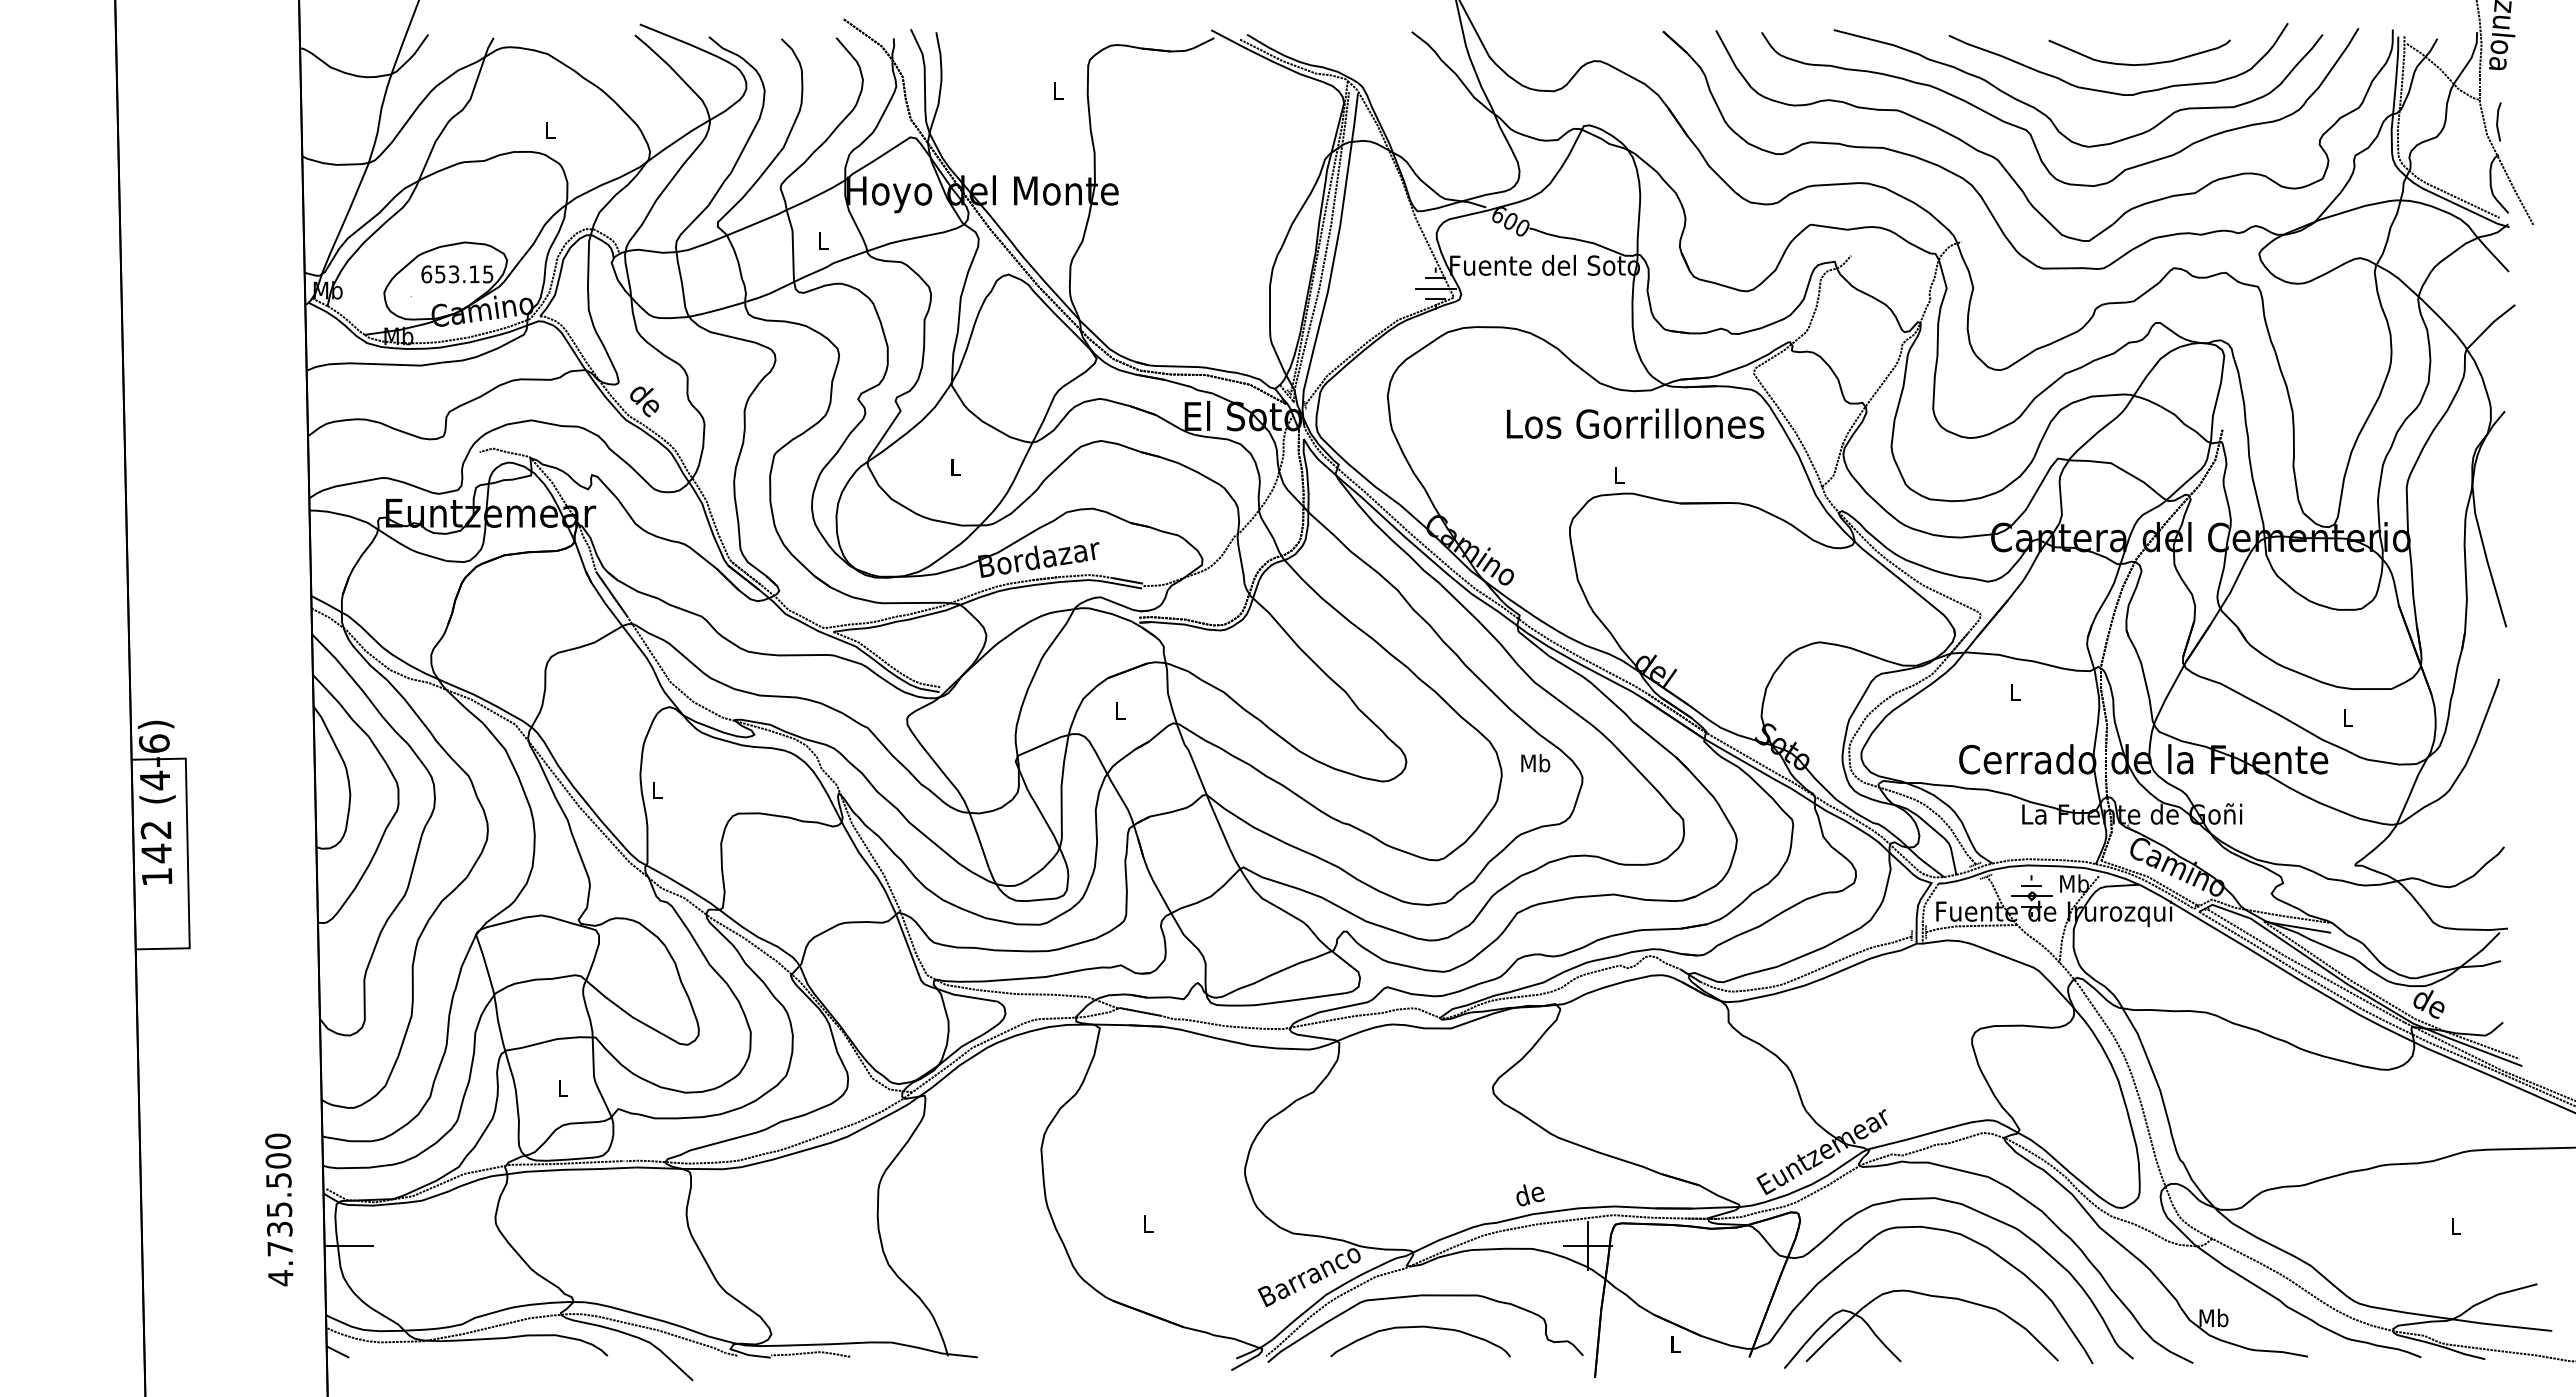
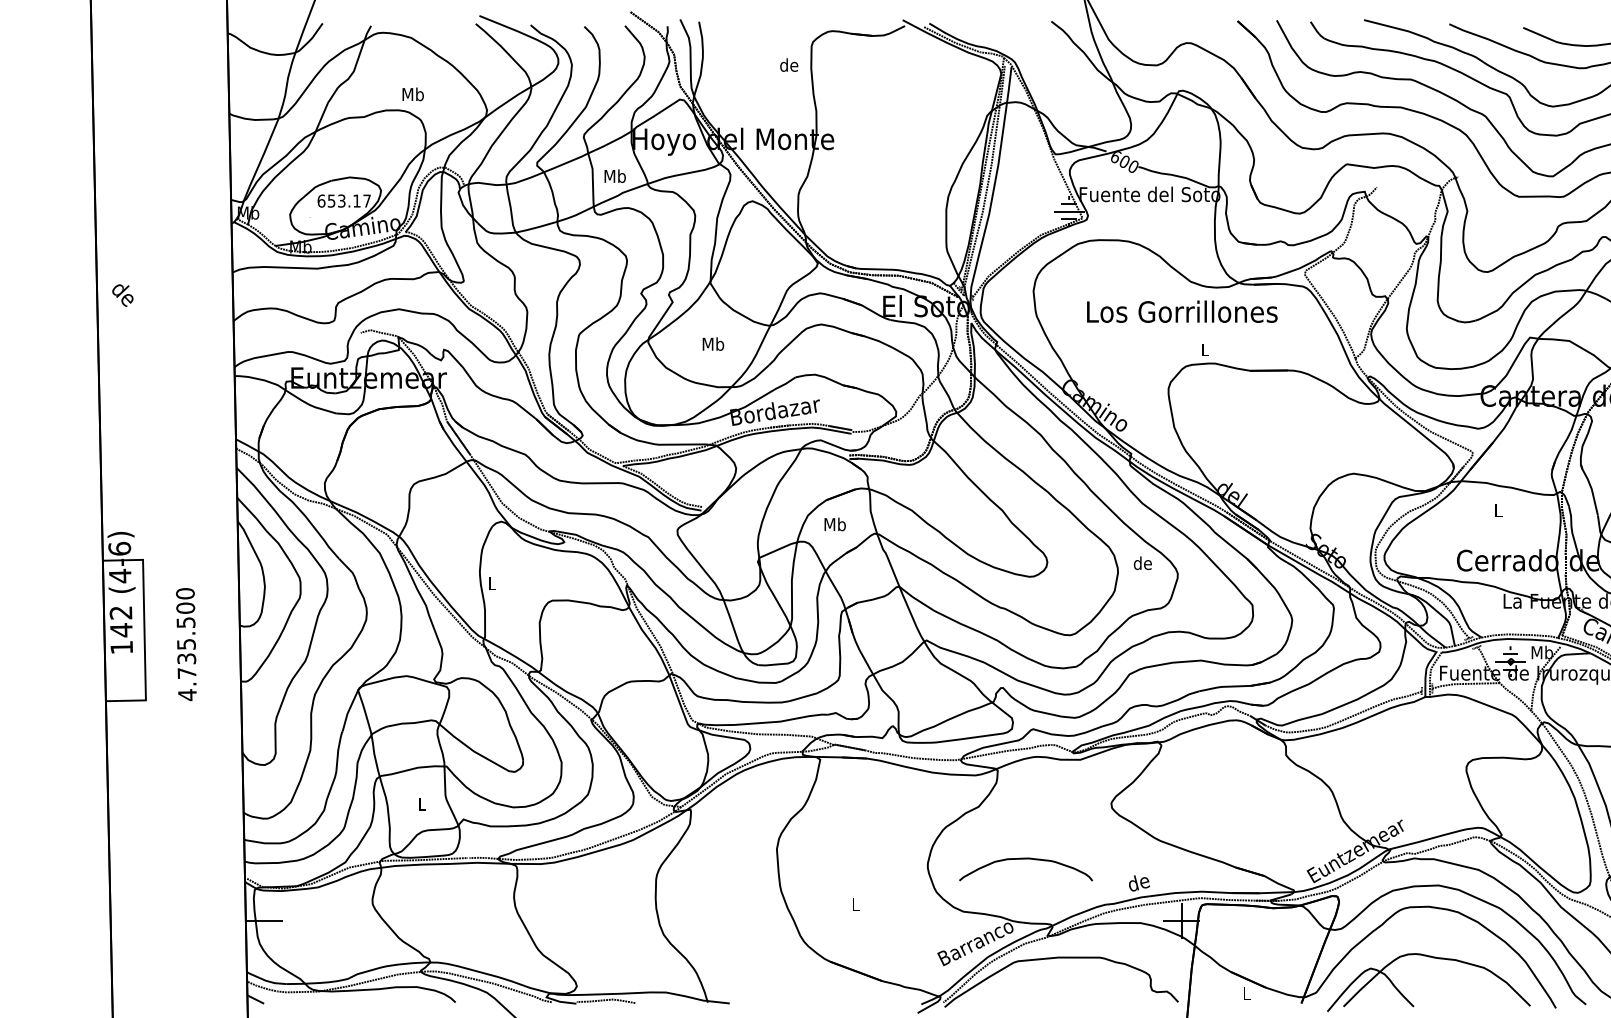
text: (1057, 90) -> (788, 64), L -> de
text: (550, 130) -> (413, 94), L -> Mb
text: (822, 240) -> (614, 175), L -> Mb
text: (488, 274) -> (367, 201), 653.15 -> 653.17
text: (644, 401) -> (122, 295), moved
text: (1635, 423) -> (1182, 311), moved
text: (955, 467) -> (713, 344), L -> Mb
text: (1119, 710) -> (834, 524), L -> Mb
text: (1535, 763) -> (1143, 563), Mb -> de
text: (279, 1209) -> (186, 644), moved
curve: (1420, 1327) -> (1025, 859), moved

